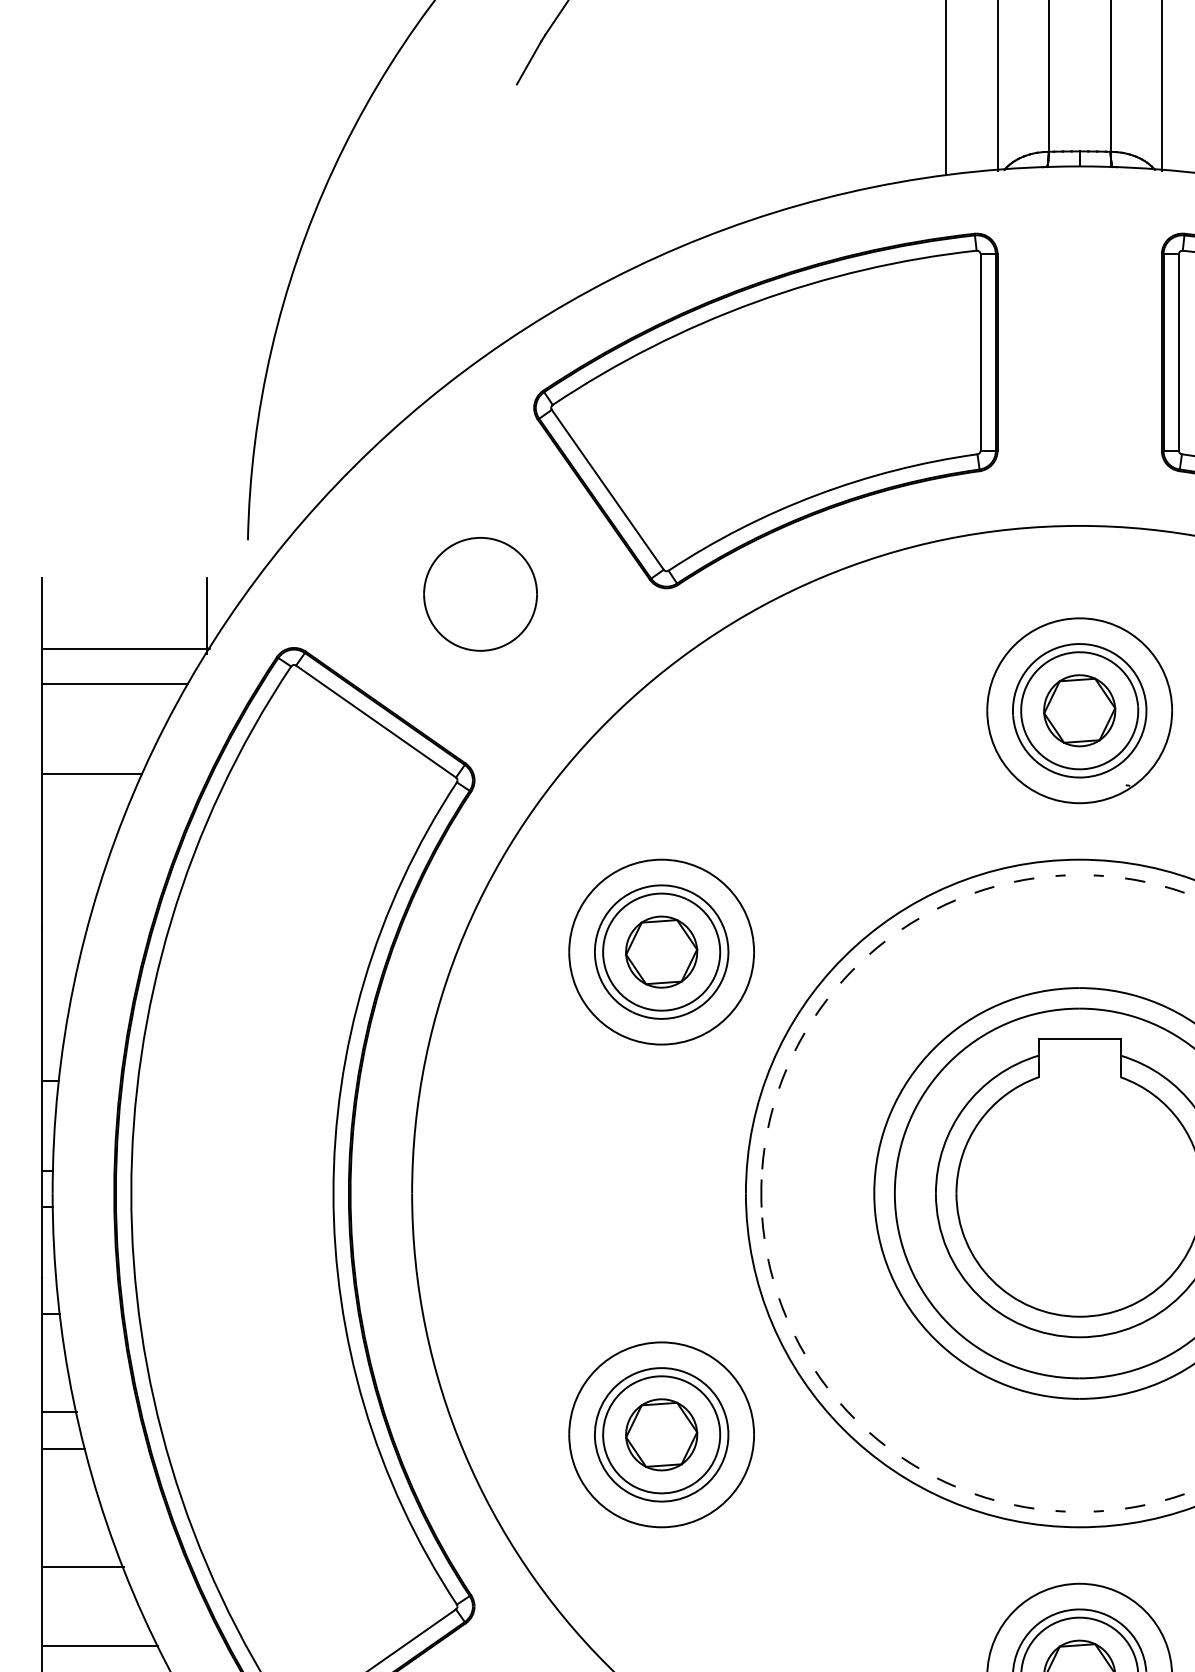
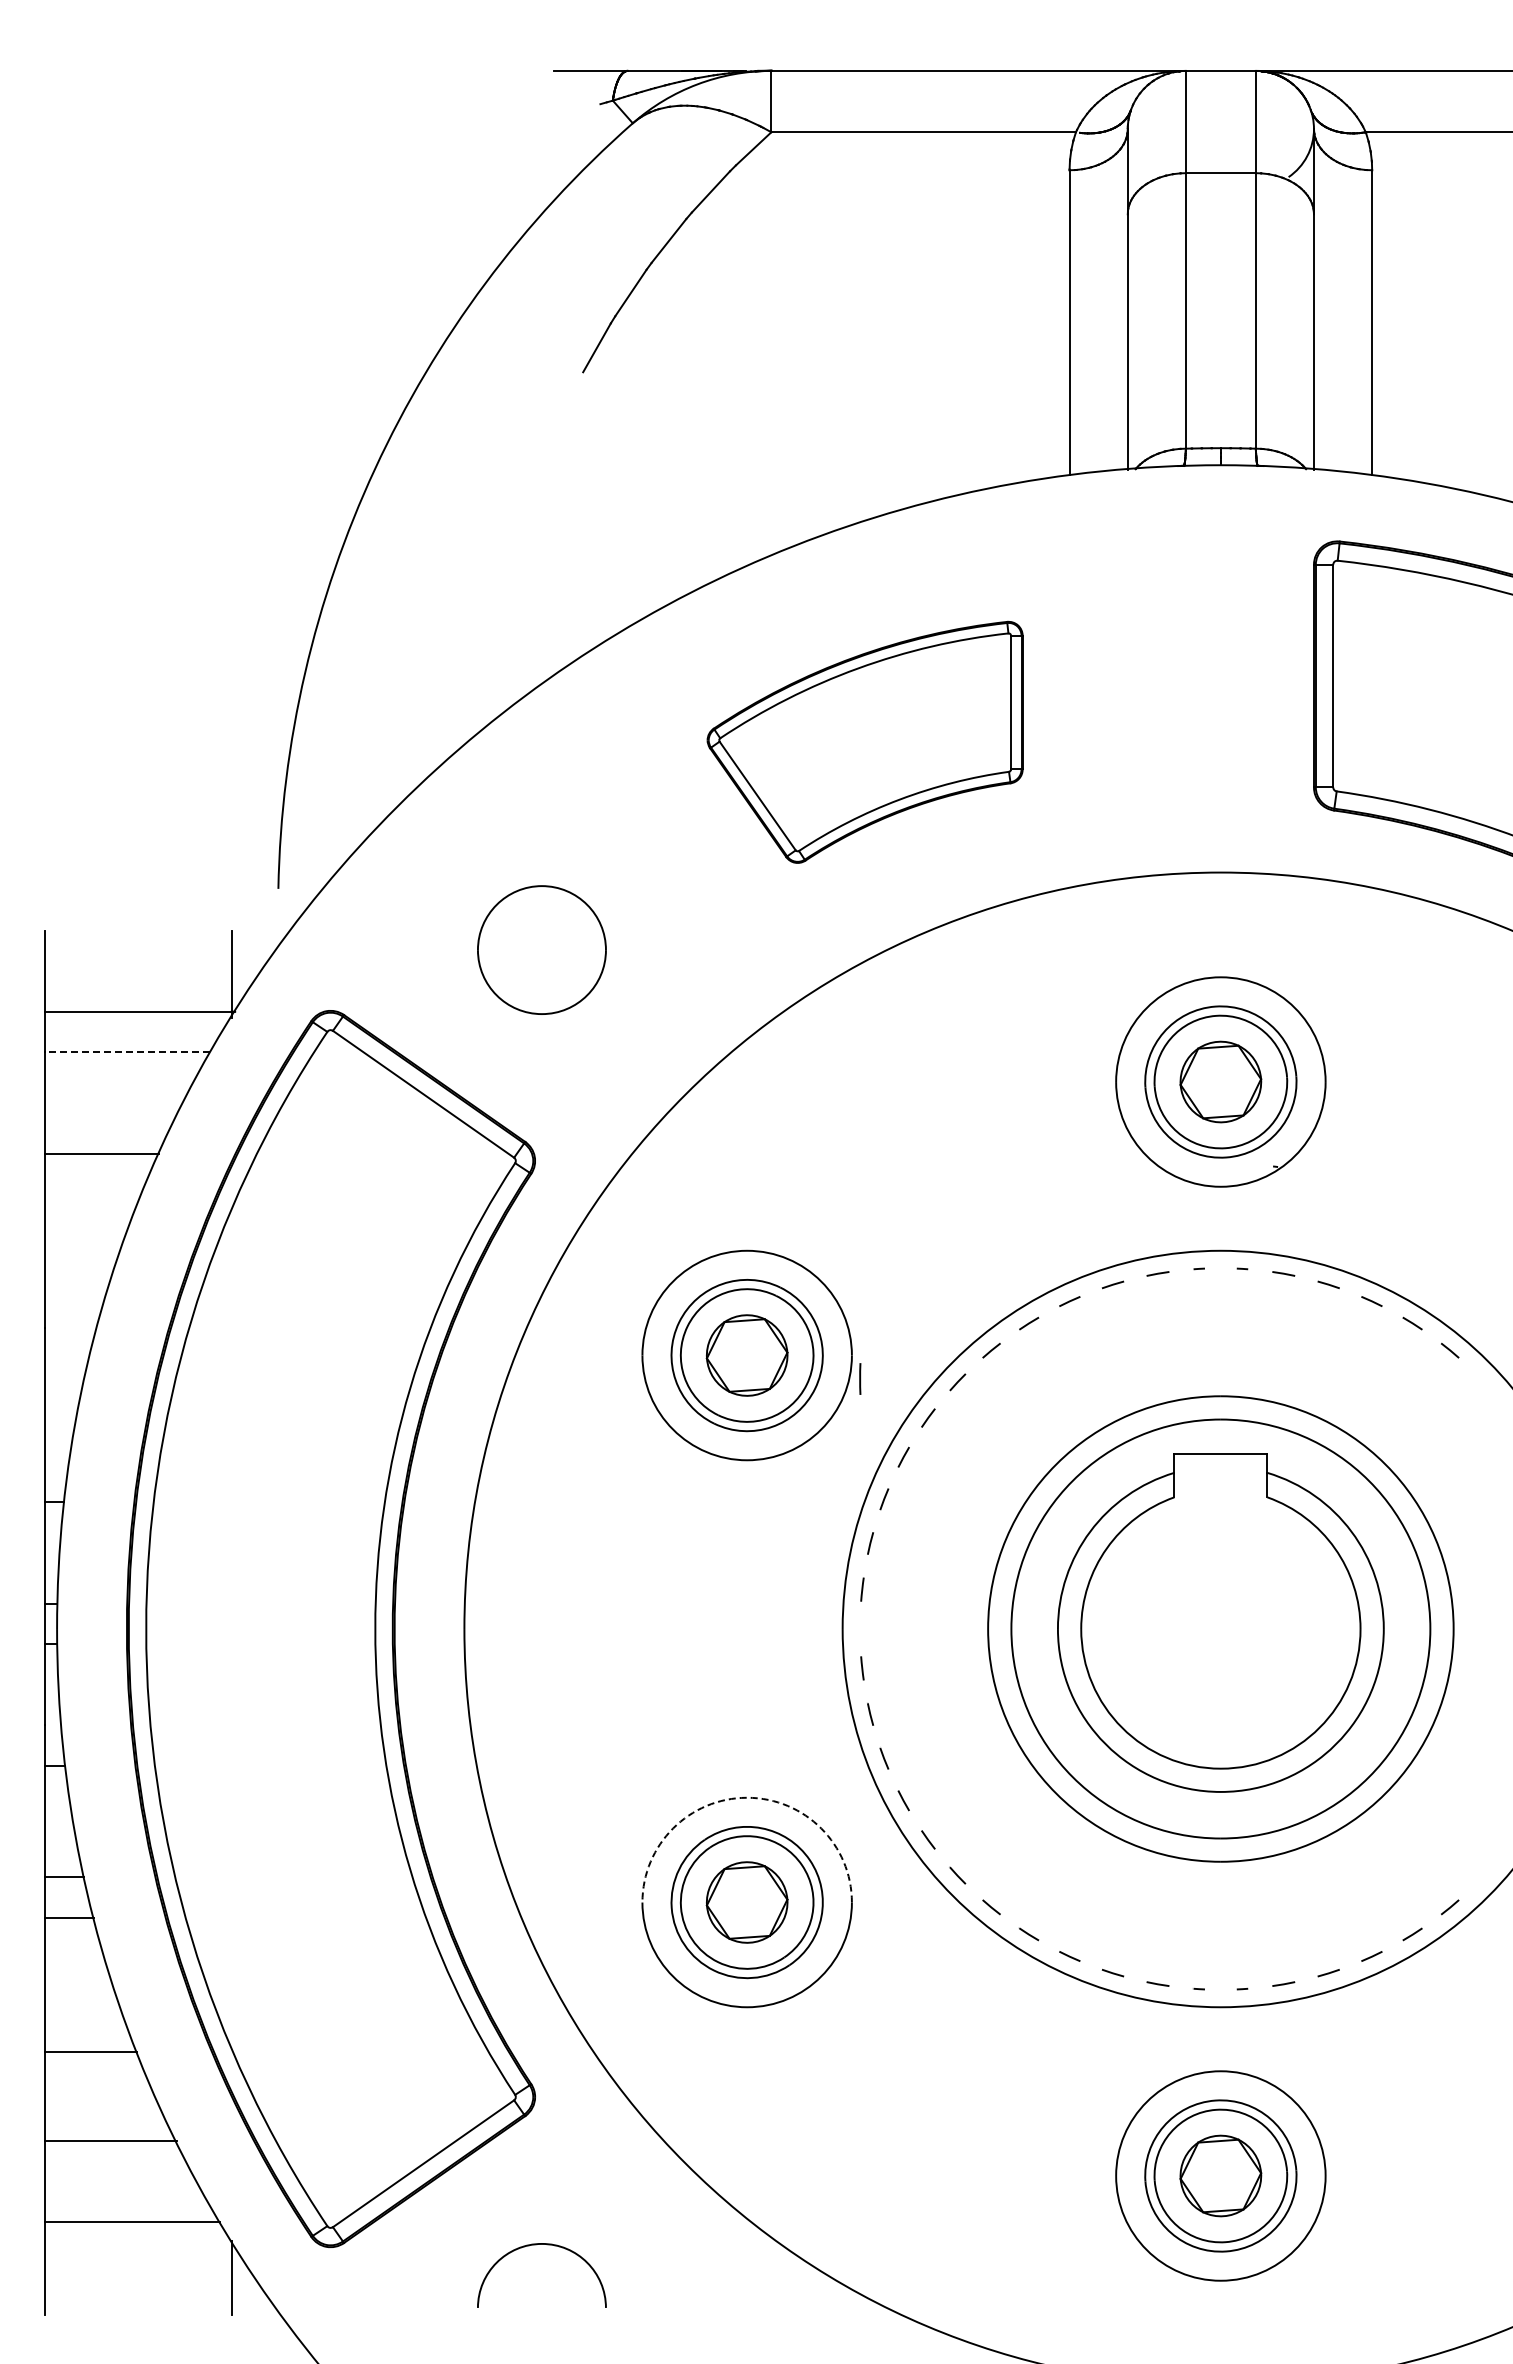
part: (765, 411) -> (864, 742), size x0.6
line: (114, 684) -> (127, 1052), solid -> dashed
line: (761, 1193) -> (860, 1378), moved
arc: (661, 1342) -> (747, 1797), solid -> dashed

